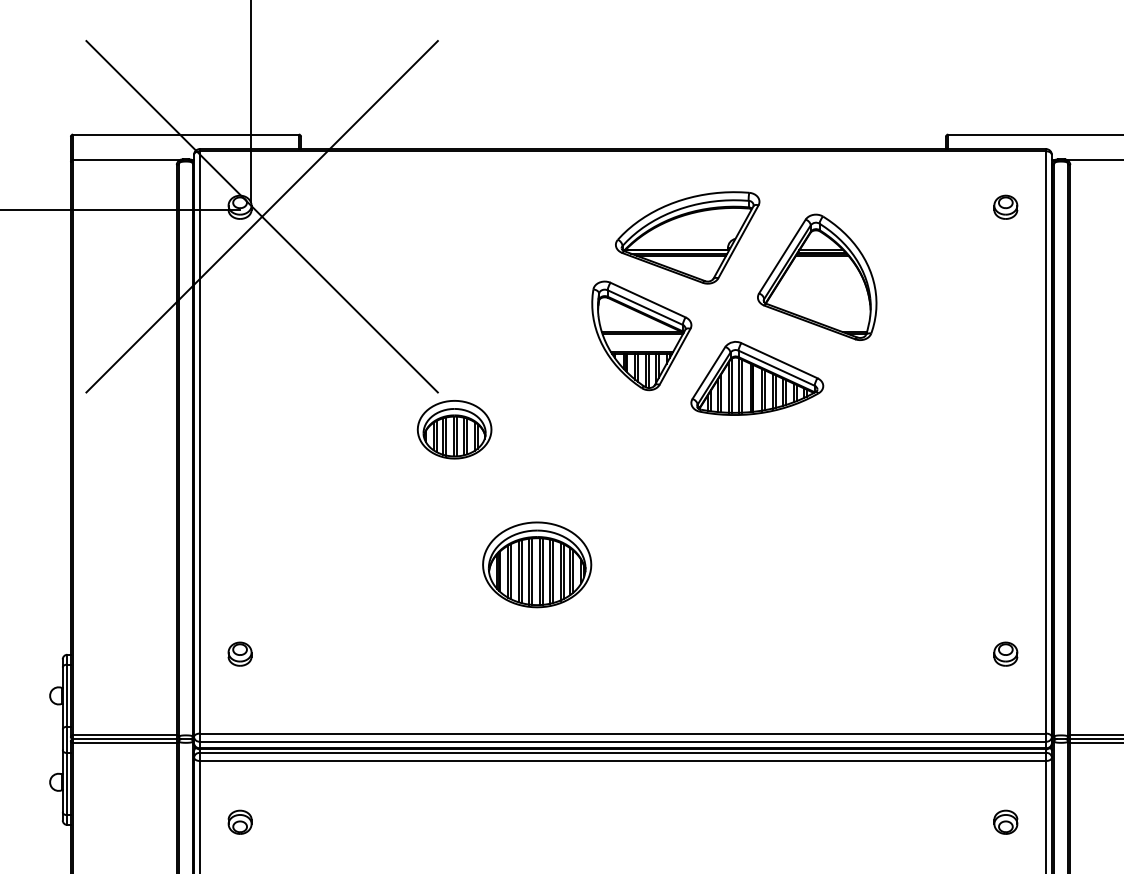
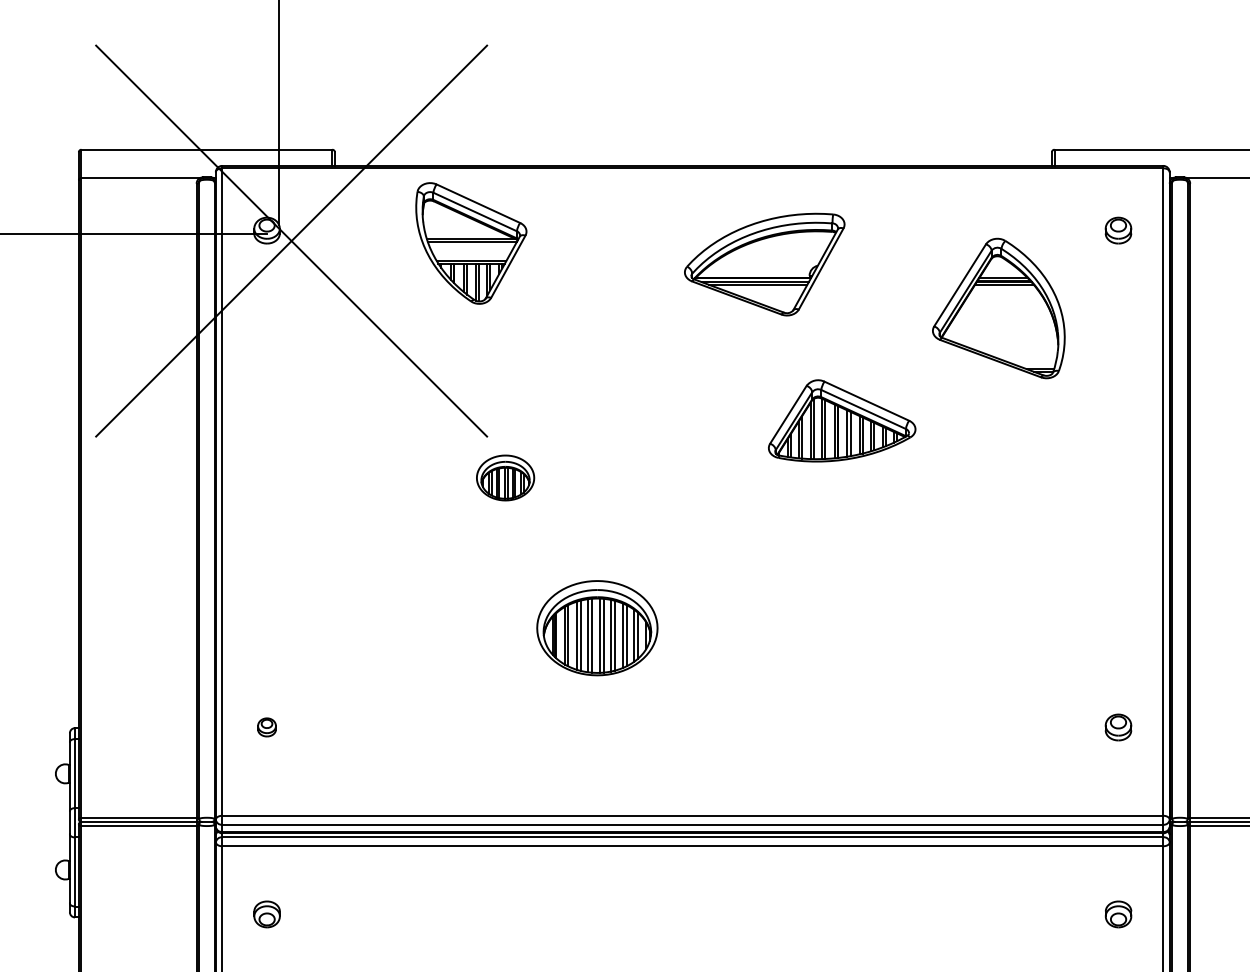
part: (817, 276) -> (999, 307), moved
part: (641, 335) -> (471, 243), moved
part: (454, 429) -> (505, 477), size x0.7
part: (239, 653) -> (266, 726), size x0.7

